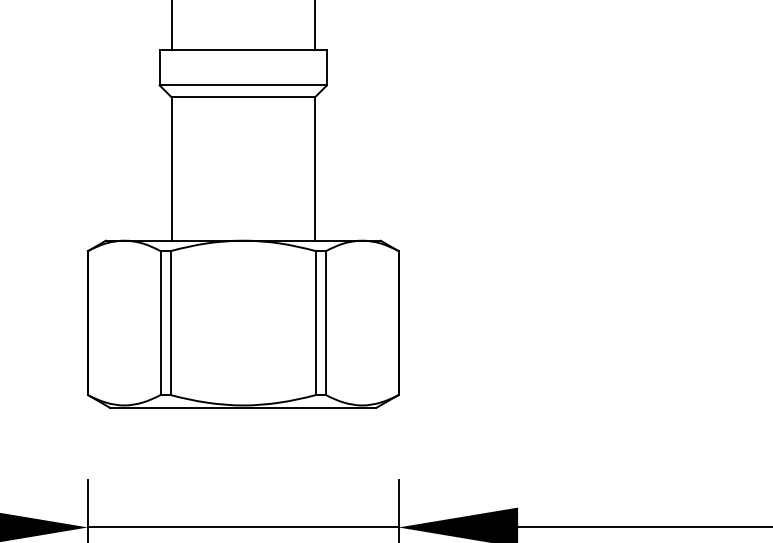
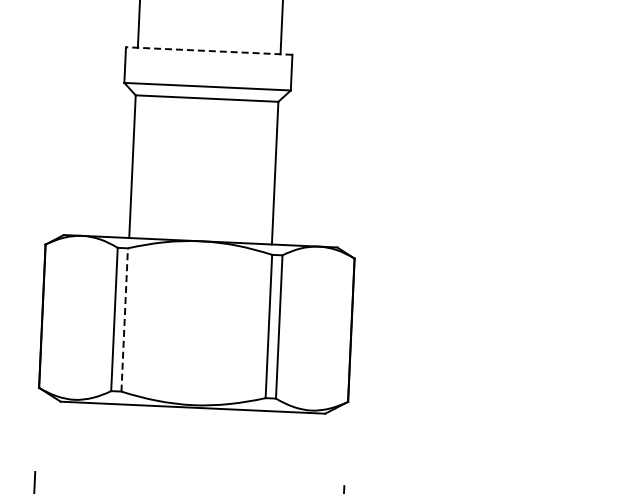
line: (243, 49) -> (209, 50), solid -> dashed
line: (170, 323) -> (124, 320), solid -> dashed

